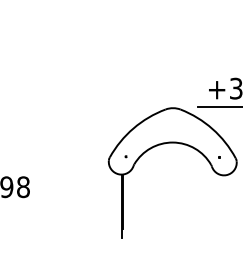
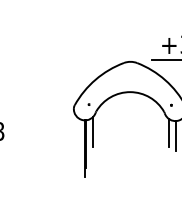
line: (130, 187) -> (92, 131), added
line: (216, 188) -> (168, 132), added
line: (224, 191) -> (175, 135), added

